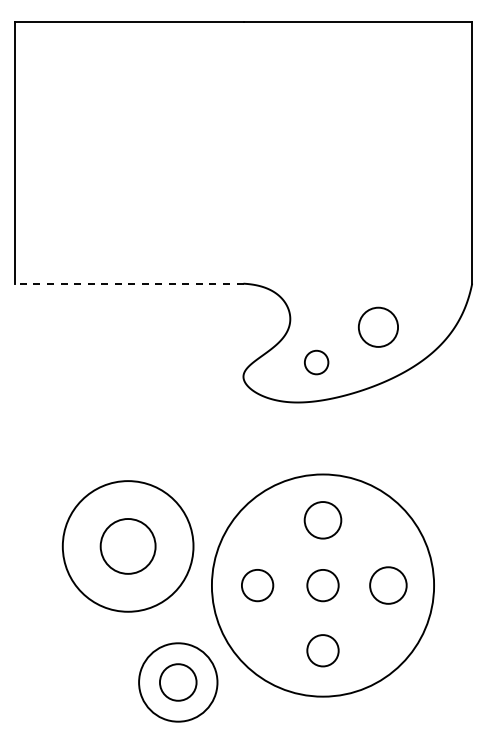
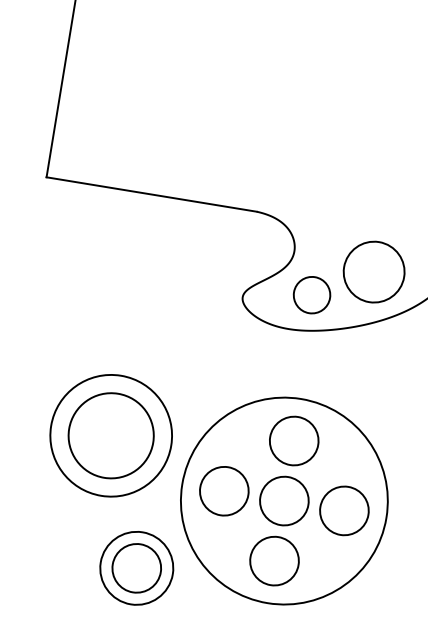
line: (128, 283) -> (151, 194), dashed -> solid
circle: (378, 327) -> (374, 272), size x1.67
circle: (316, 362) -> (311, 295), size x1.67
circle: (322, 520) -> (293, 441), size x1.43
circle: (127, 546) -> (110, 435), size x1.67
circle: (257, 585) -> (224, 491), size x1.67
circle: (322, 585) -> (283, 500), size x1.67
circle: (388, 585) -> (344, 510), size x1.43
circle: (322, 650) -> (274, 560), size x1.67
circle: (178, 682) -> (137, 568), size x1.43

